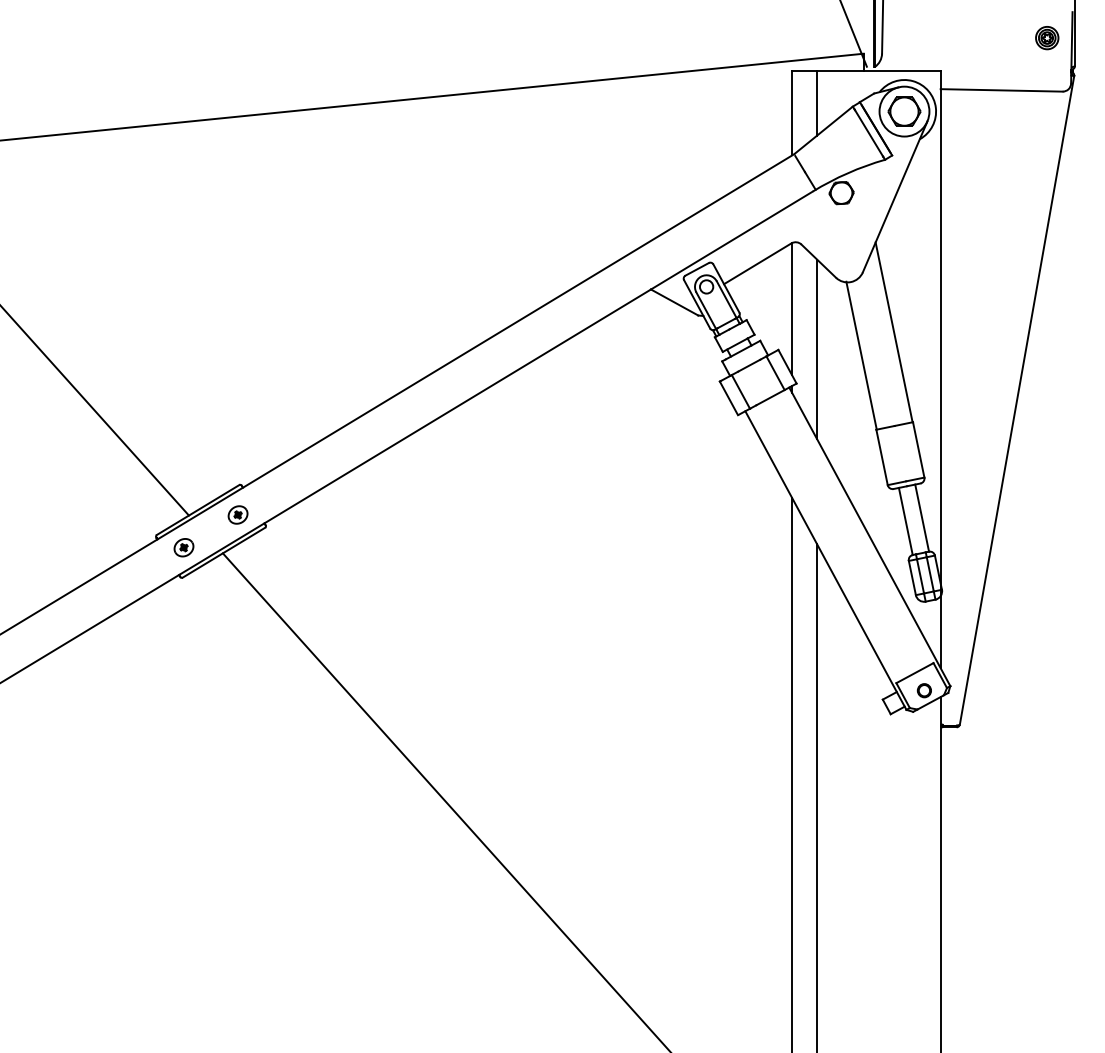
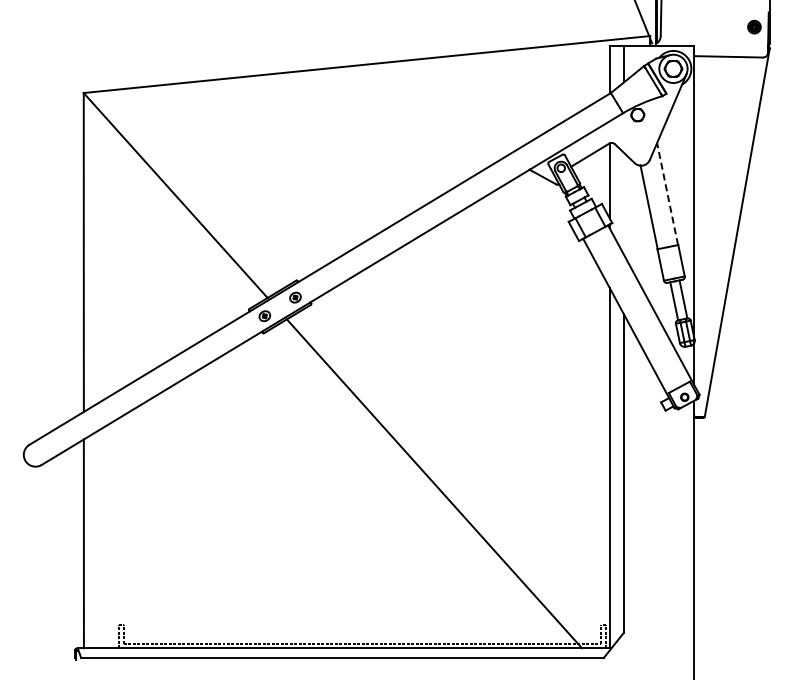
line: (893, 331) -> (667, 193), solid -> dashed
line: (816, 348) -> (623, 203), removed

